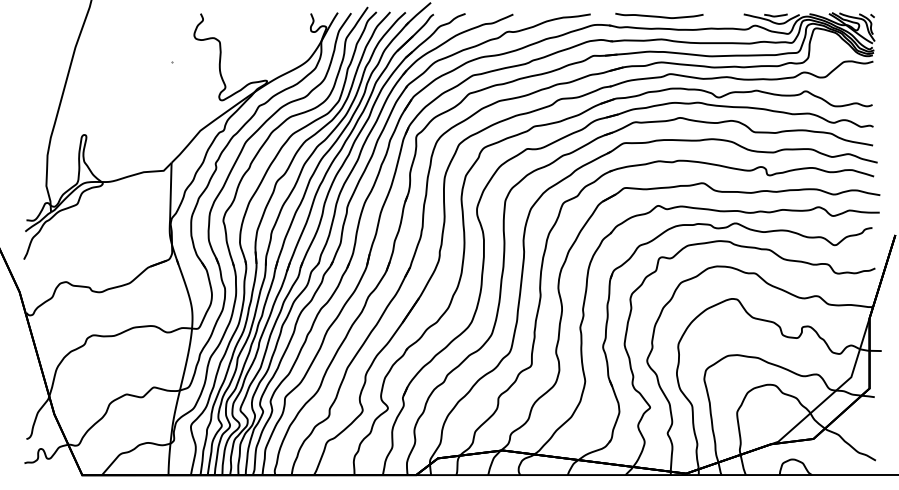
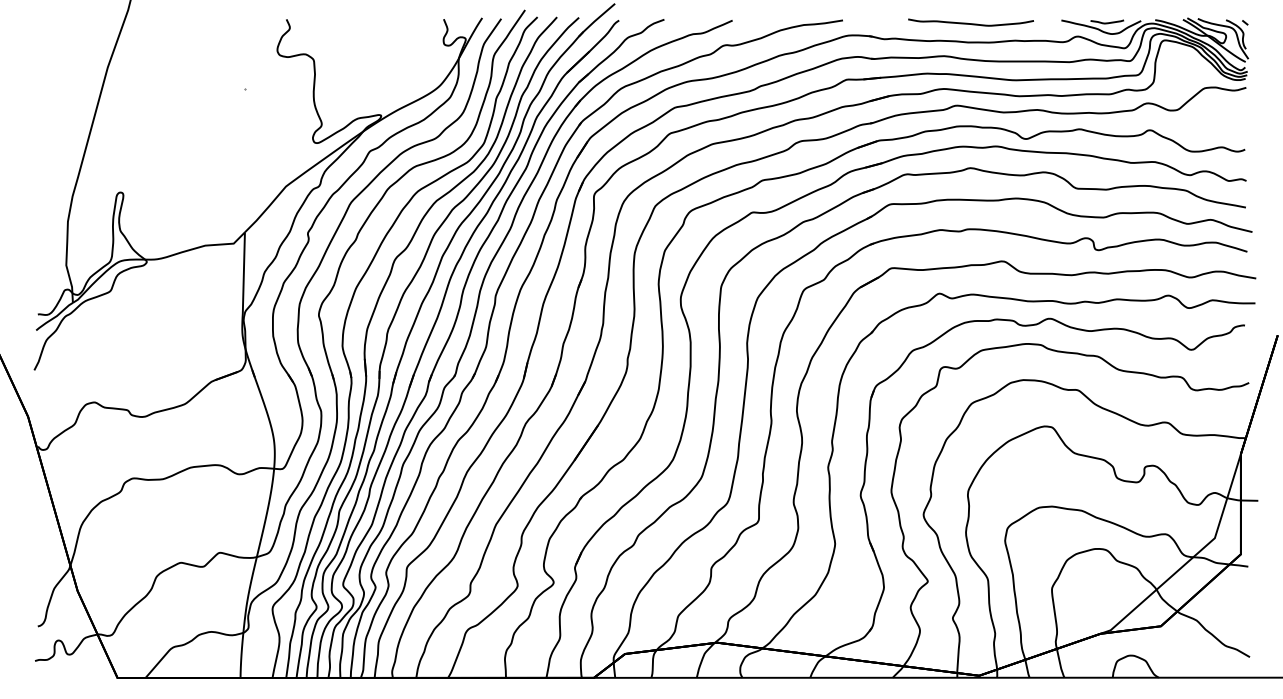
curve: (659, 16) -> (970, 23), moved

